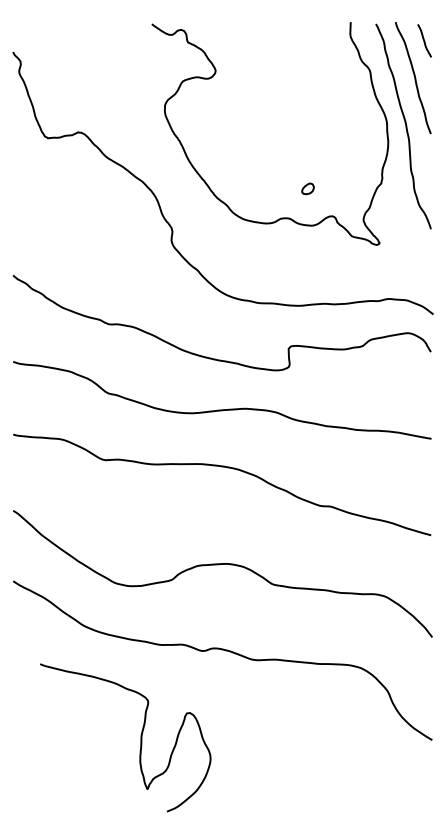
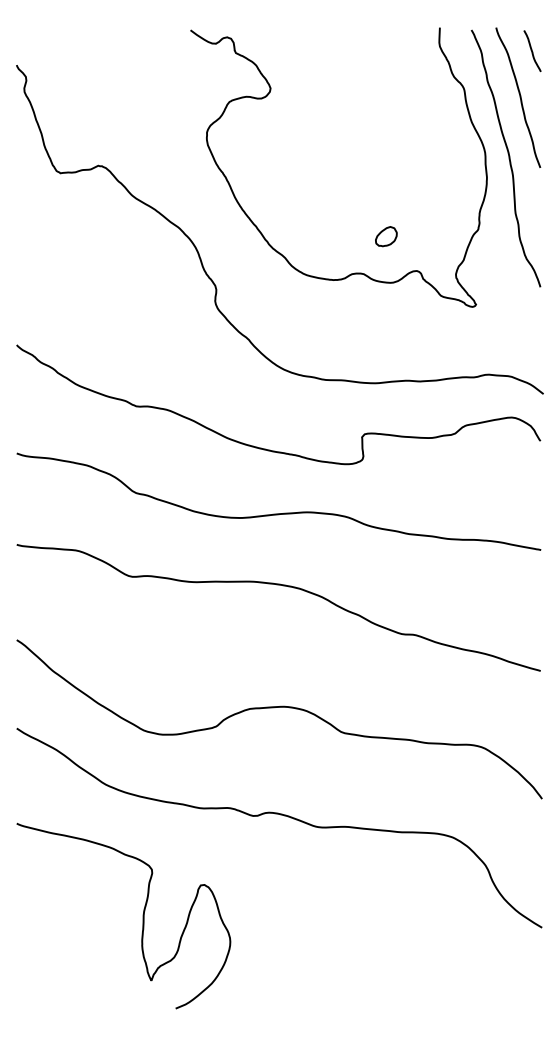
part: (307, 188) -> (385, 236), size x1.43
curve: (140, 737) -> (142, 915), moved

